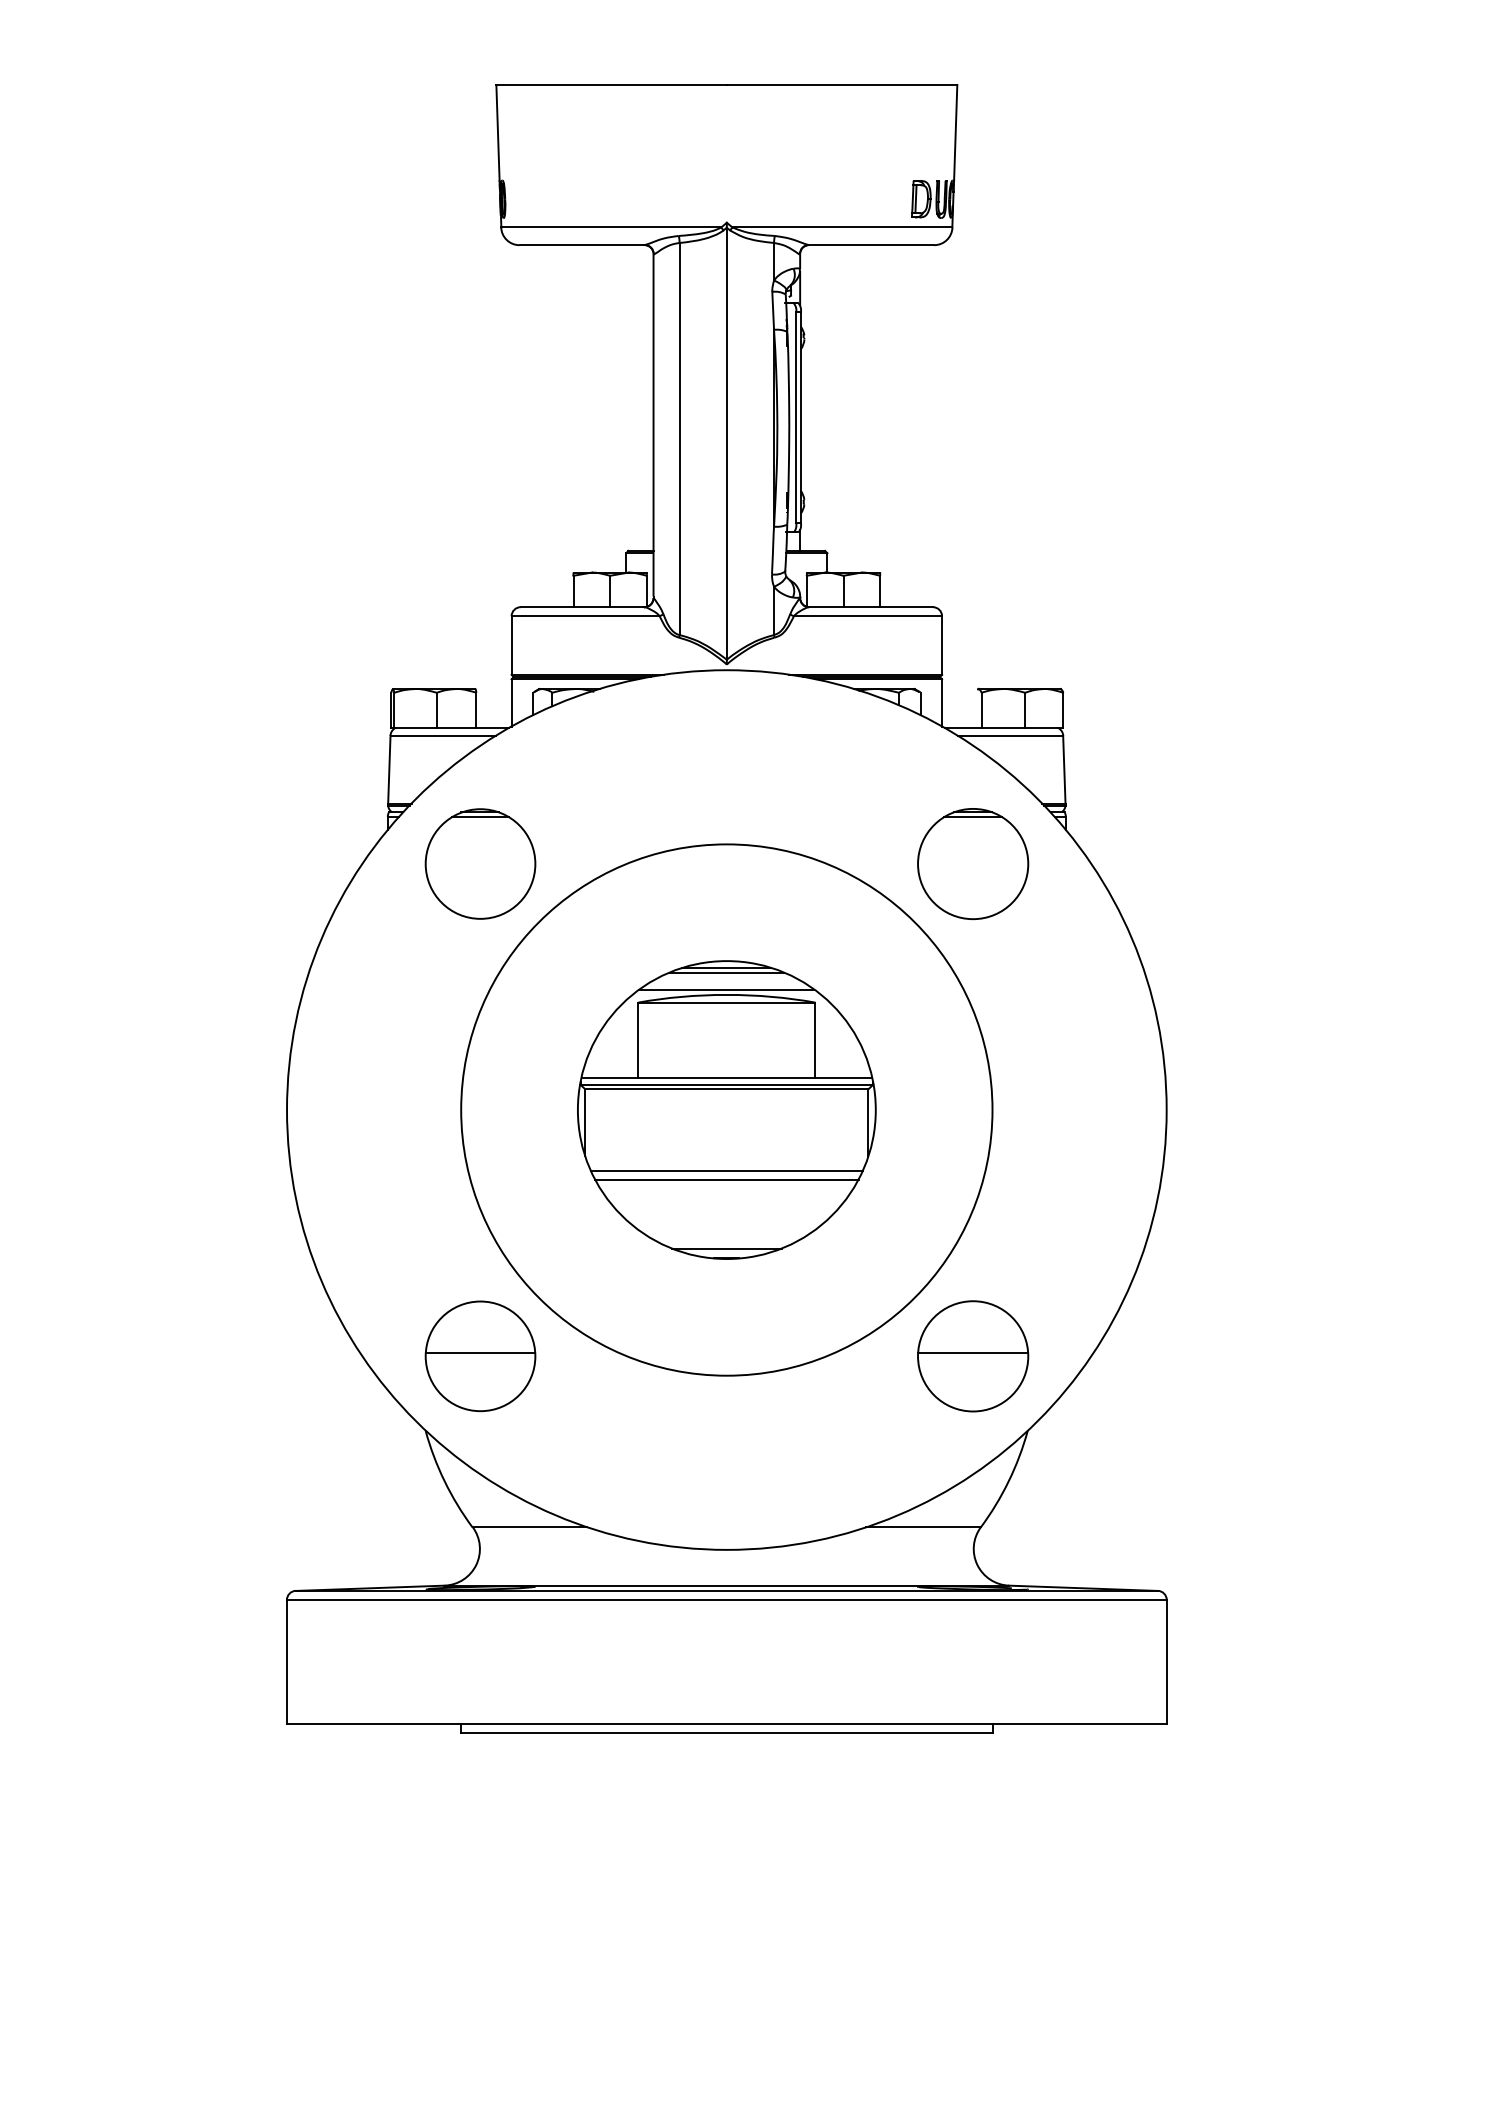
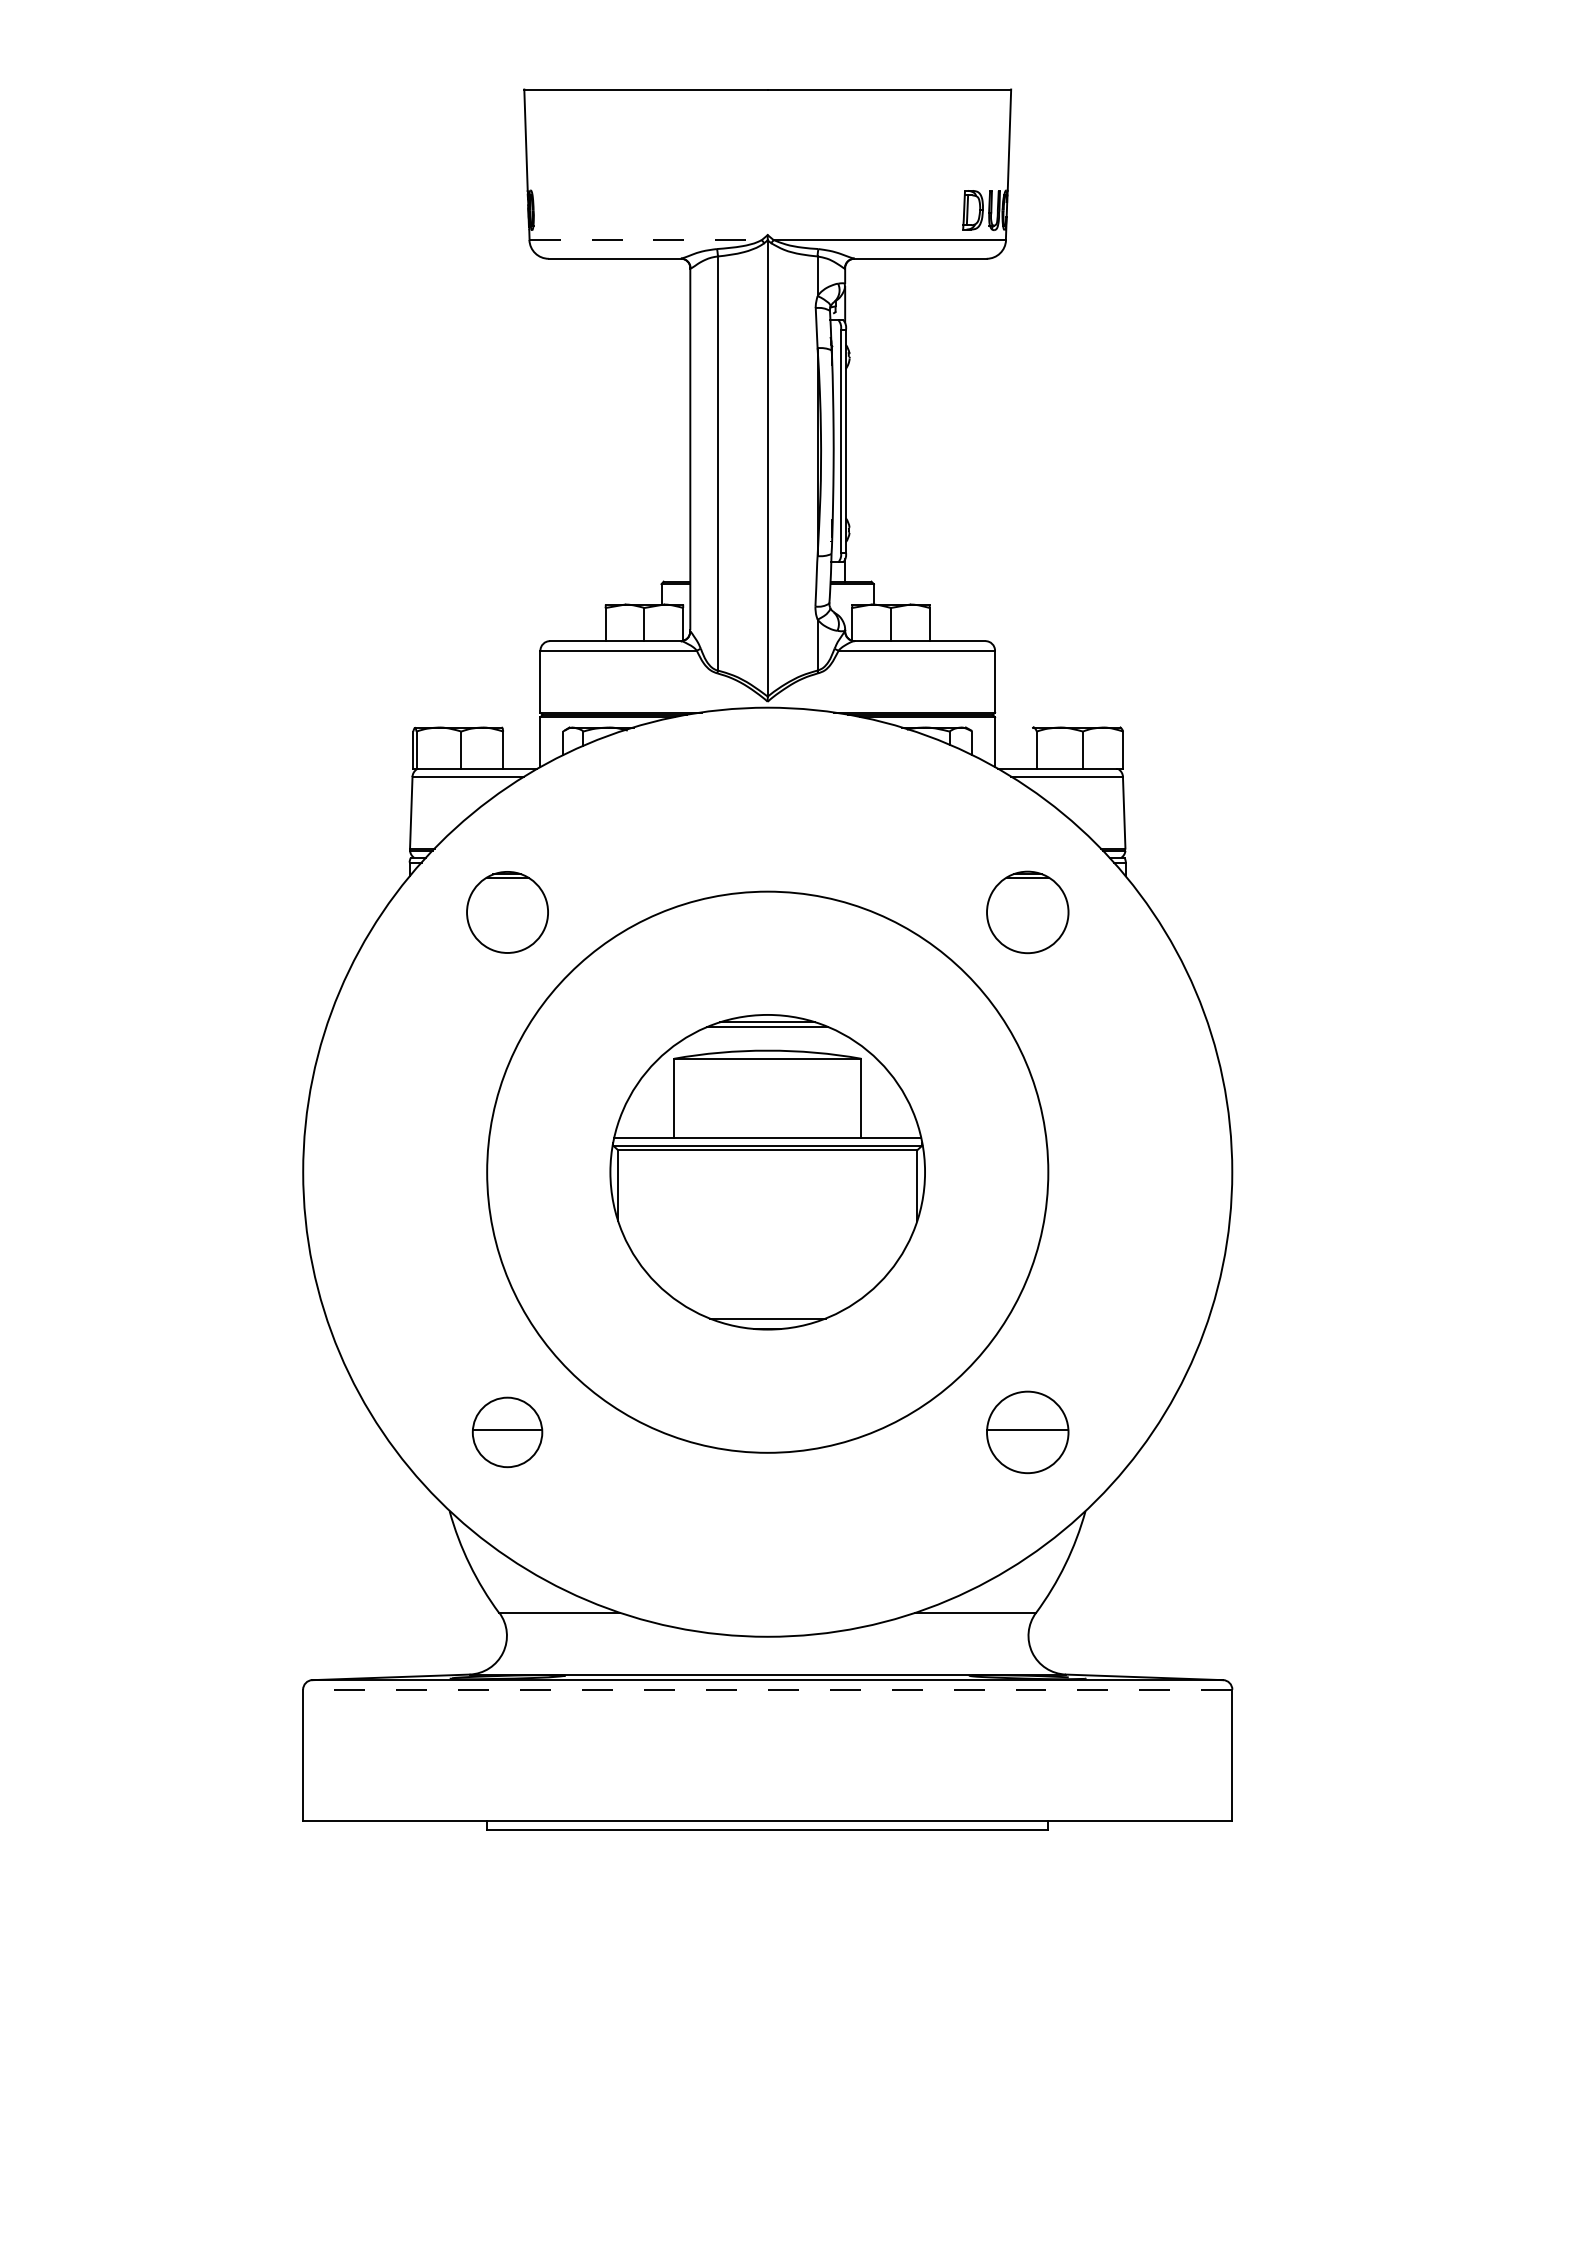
line: (612, 227) -> (646, 240), solid -> dashed
part: (480, 864) -> (507, 912), size x0.7
part: (972, 864) -> (1027, 912), size x0.7
line: (726, 989) -> (767, 1044), removed
line: (726, 1170) -> (767, 1236), removed
line: (726, 1179) -> (767, 1245), removed
part: (480, 1356) -> (507, 1432), size x0.6
part: (972, 1356) -> (1027, 1432), size x0.7
line: (726, 1599) -> (767, 1689), solid -> dashed

